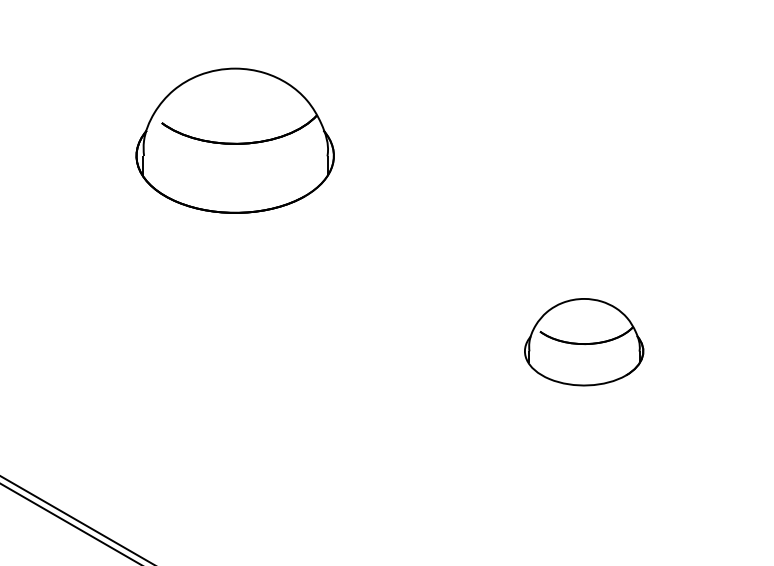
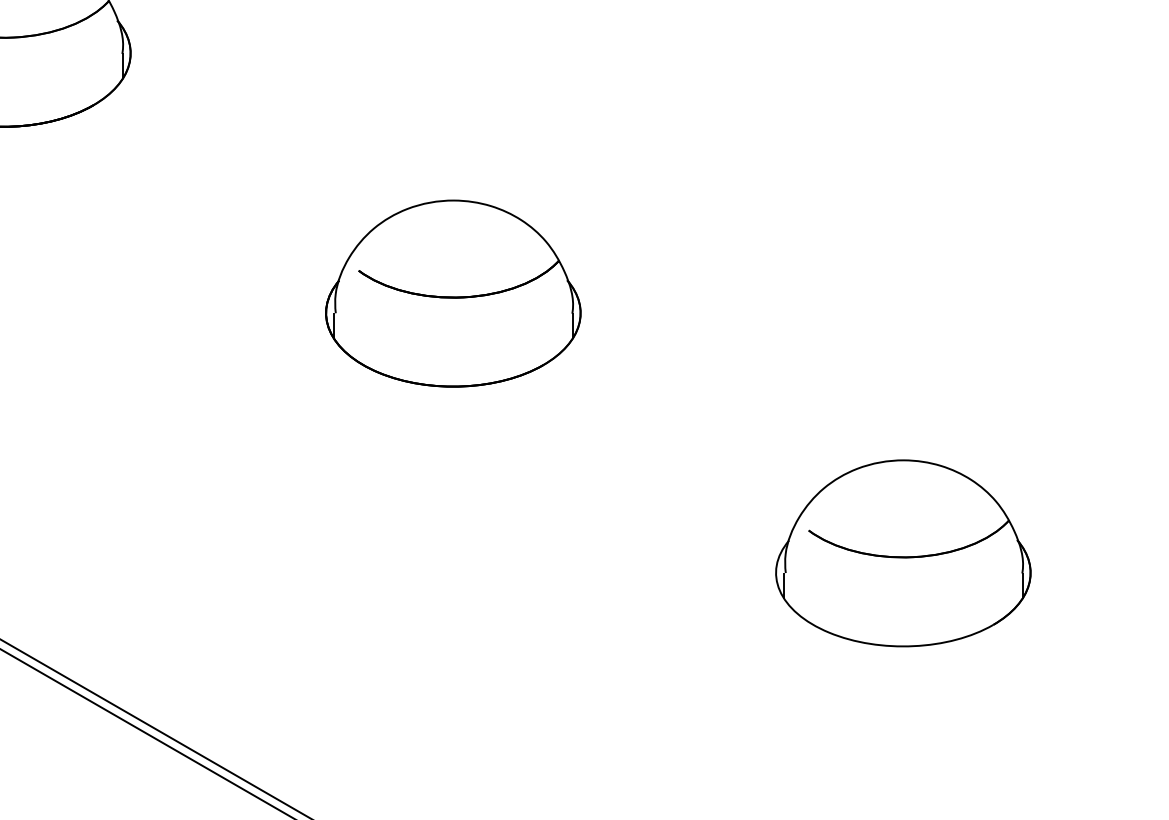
part: (584, 342) -> (903, 553), size x1.67

